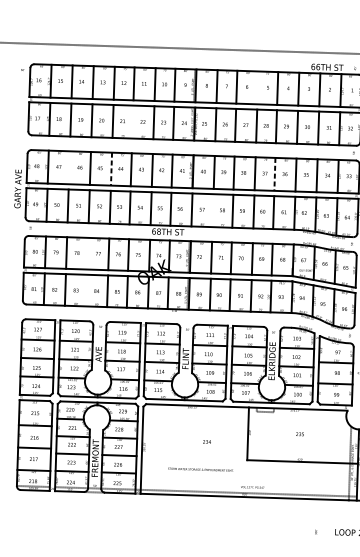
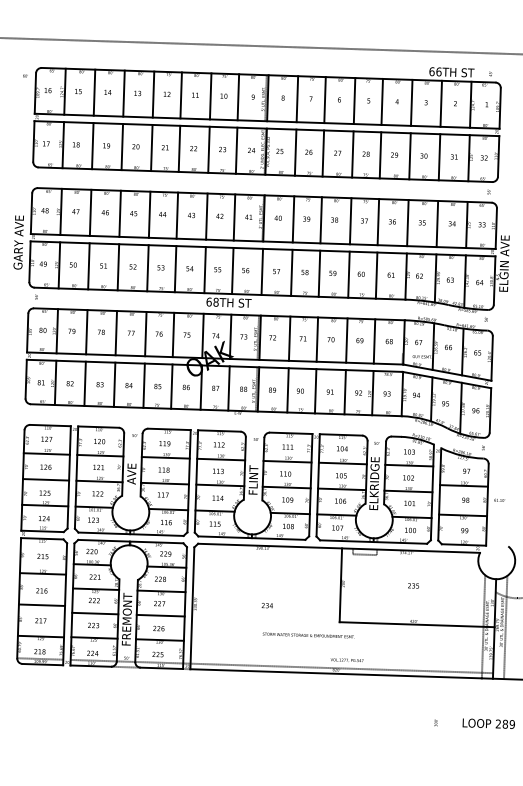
line: (257, 88) -> (354, 101), added
line: (132, 121) -> (179, 148), added
line: (69, 167) -> (90, 212), added
line: (111, 169) -> (149, 215), dashed -> solid
line: (275, 174) -> (378, 222), dashed -> solid
line: (212, 210) -> (291, 272), added
line: (87, 253) -> (116, 333), added
line: (86, 290) -> (114, 384), added
text: (206, 441) -> (266, 605), moved
text: (200, 469) -> (308, 635), moved

